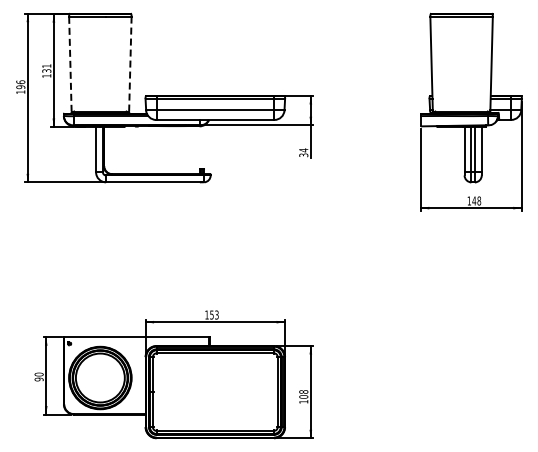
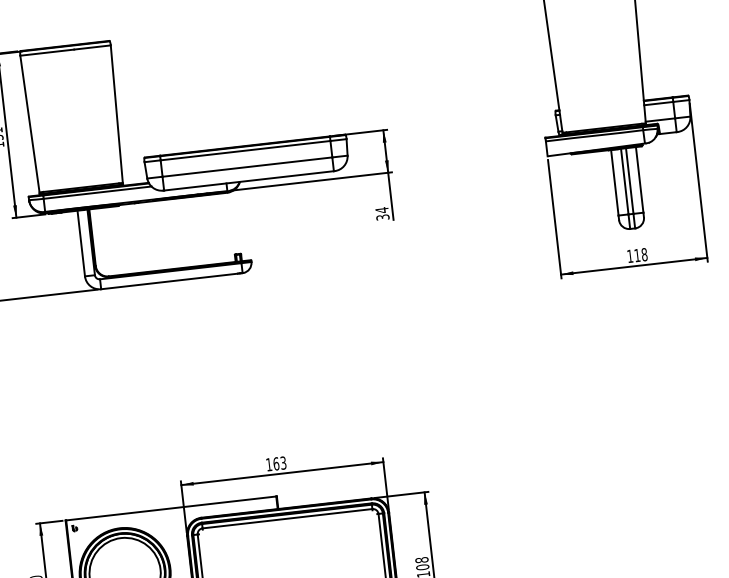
line: (130, 63) -> (116, 113), dashed -> solid
line: (70, 64) -> (30, 124), dashed -> solid
text: (474, 200) -> (637, 254), 148 -> 118
text: (211, 314) -> (275, 463), 153 -> 163

